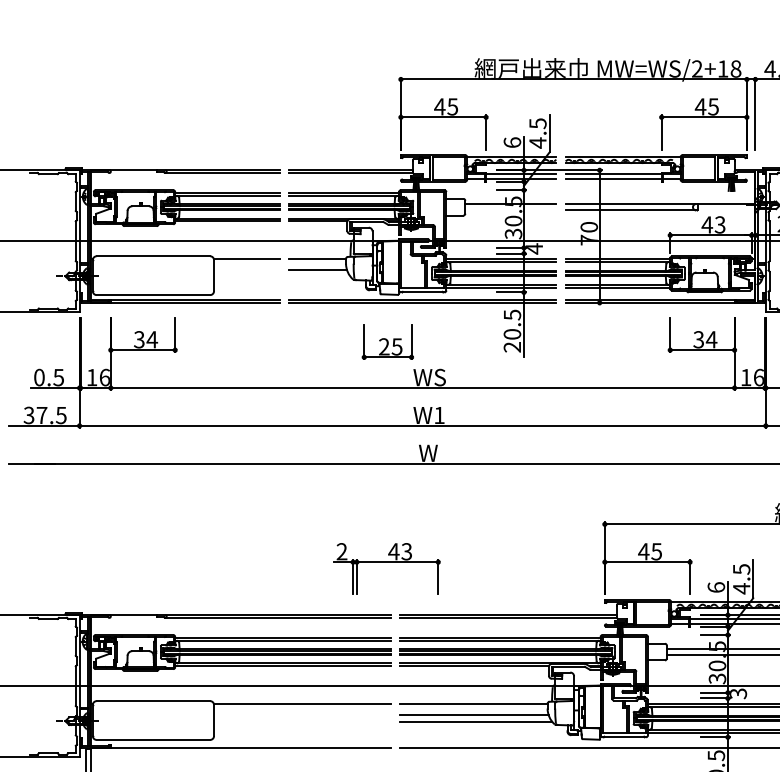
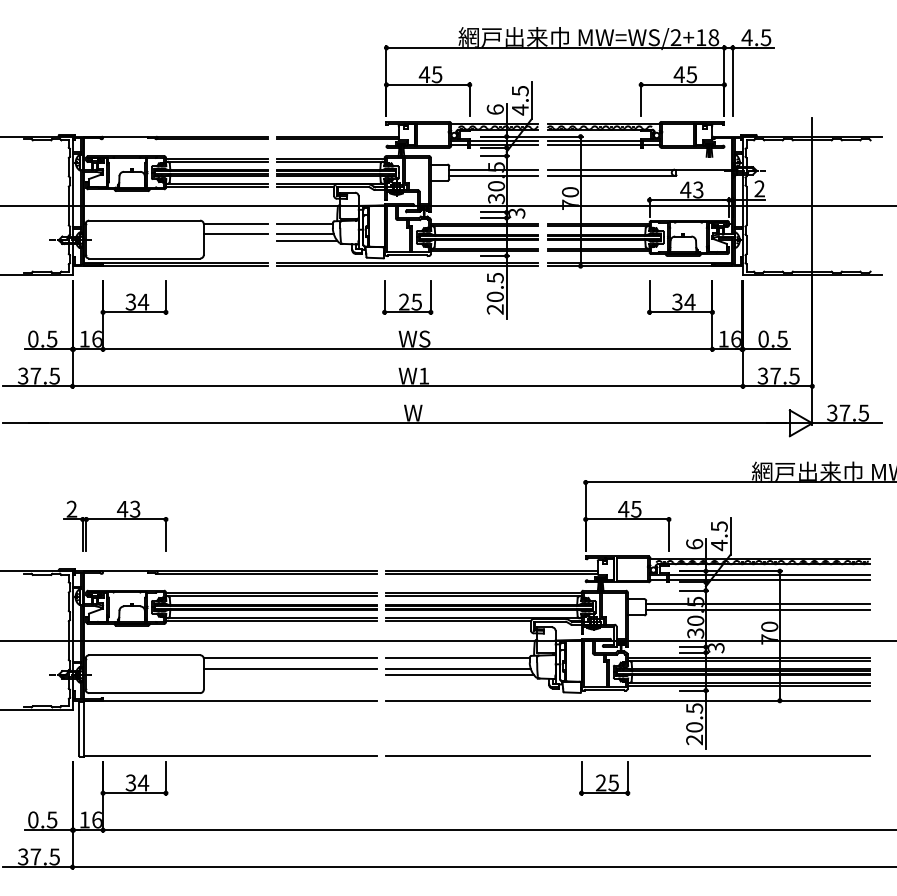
line: (510, 210) -> (493, 175), added
text: (534, 248) -> (516, 213), 4 -> 3
line: (246, 270) -> (235, 234), added
line: (320, 276) -> (307, 240), added
part: (387, 342) -> (407, 297), moved
part: (386, 568) -> (115, 525), moved
line: (301, 714) -> (289, 668), added

